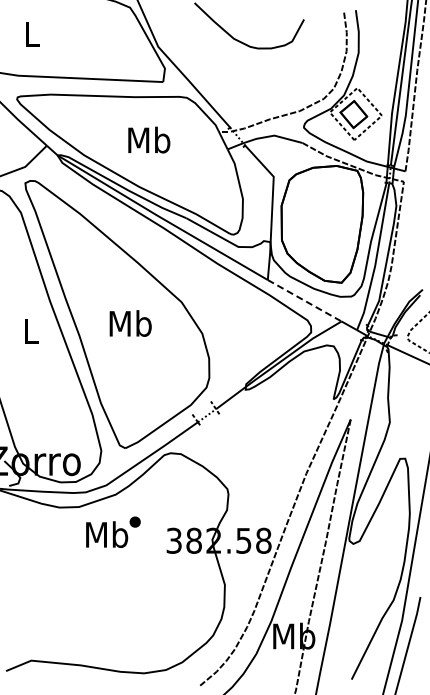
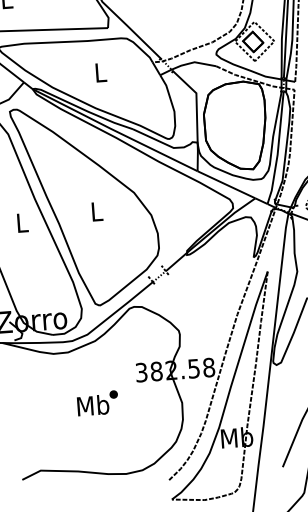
text: (149, 139) -> (100, 72), Mb -> L
line: (305, 300) -> (227, 184), dashed -> solid
text: (130, 323) -> (96, 211), Mb -> L
text: (113, 531) -> (97, 402), moved

